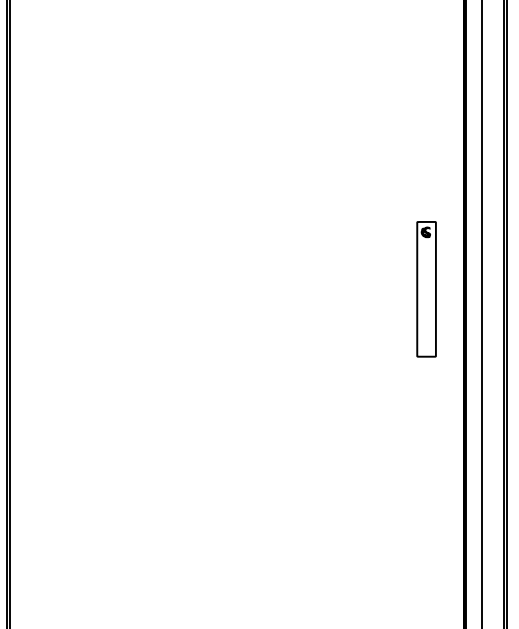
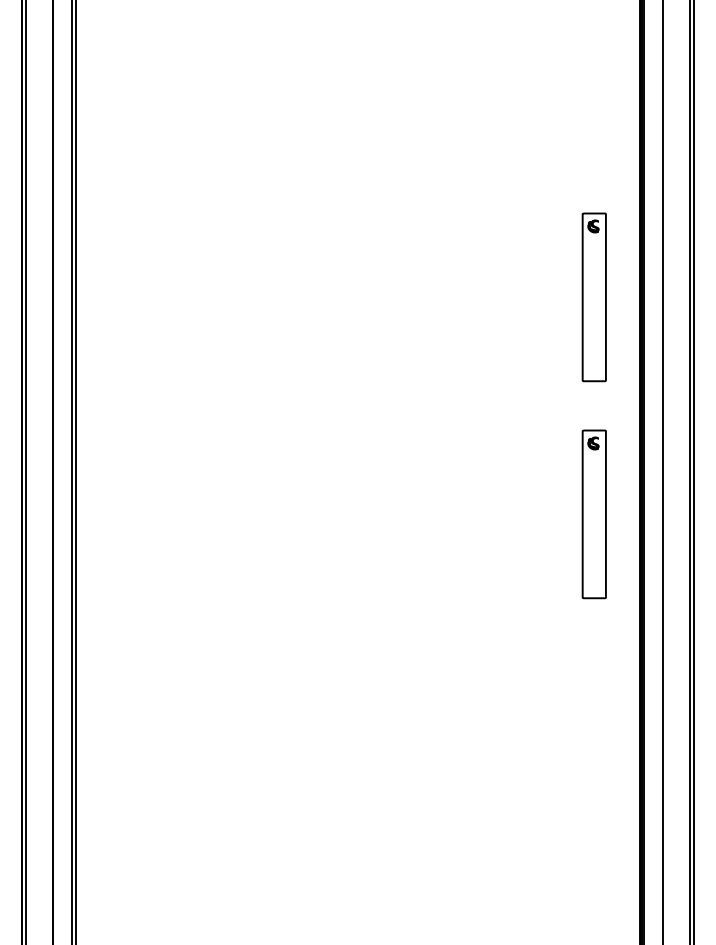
part: (425, 115) -> (593, 297), added

